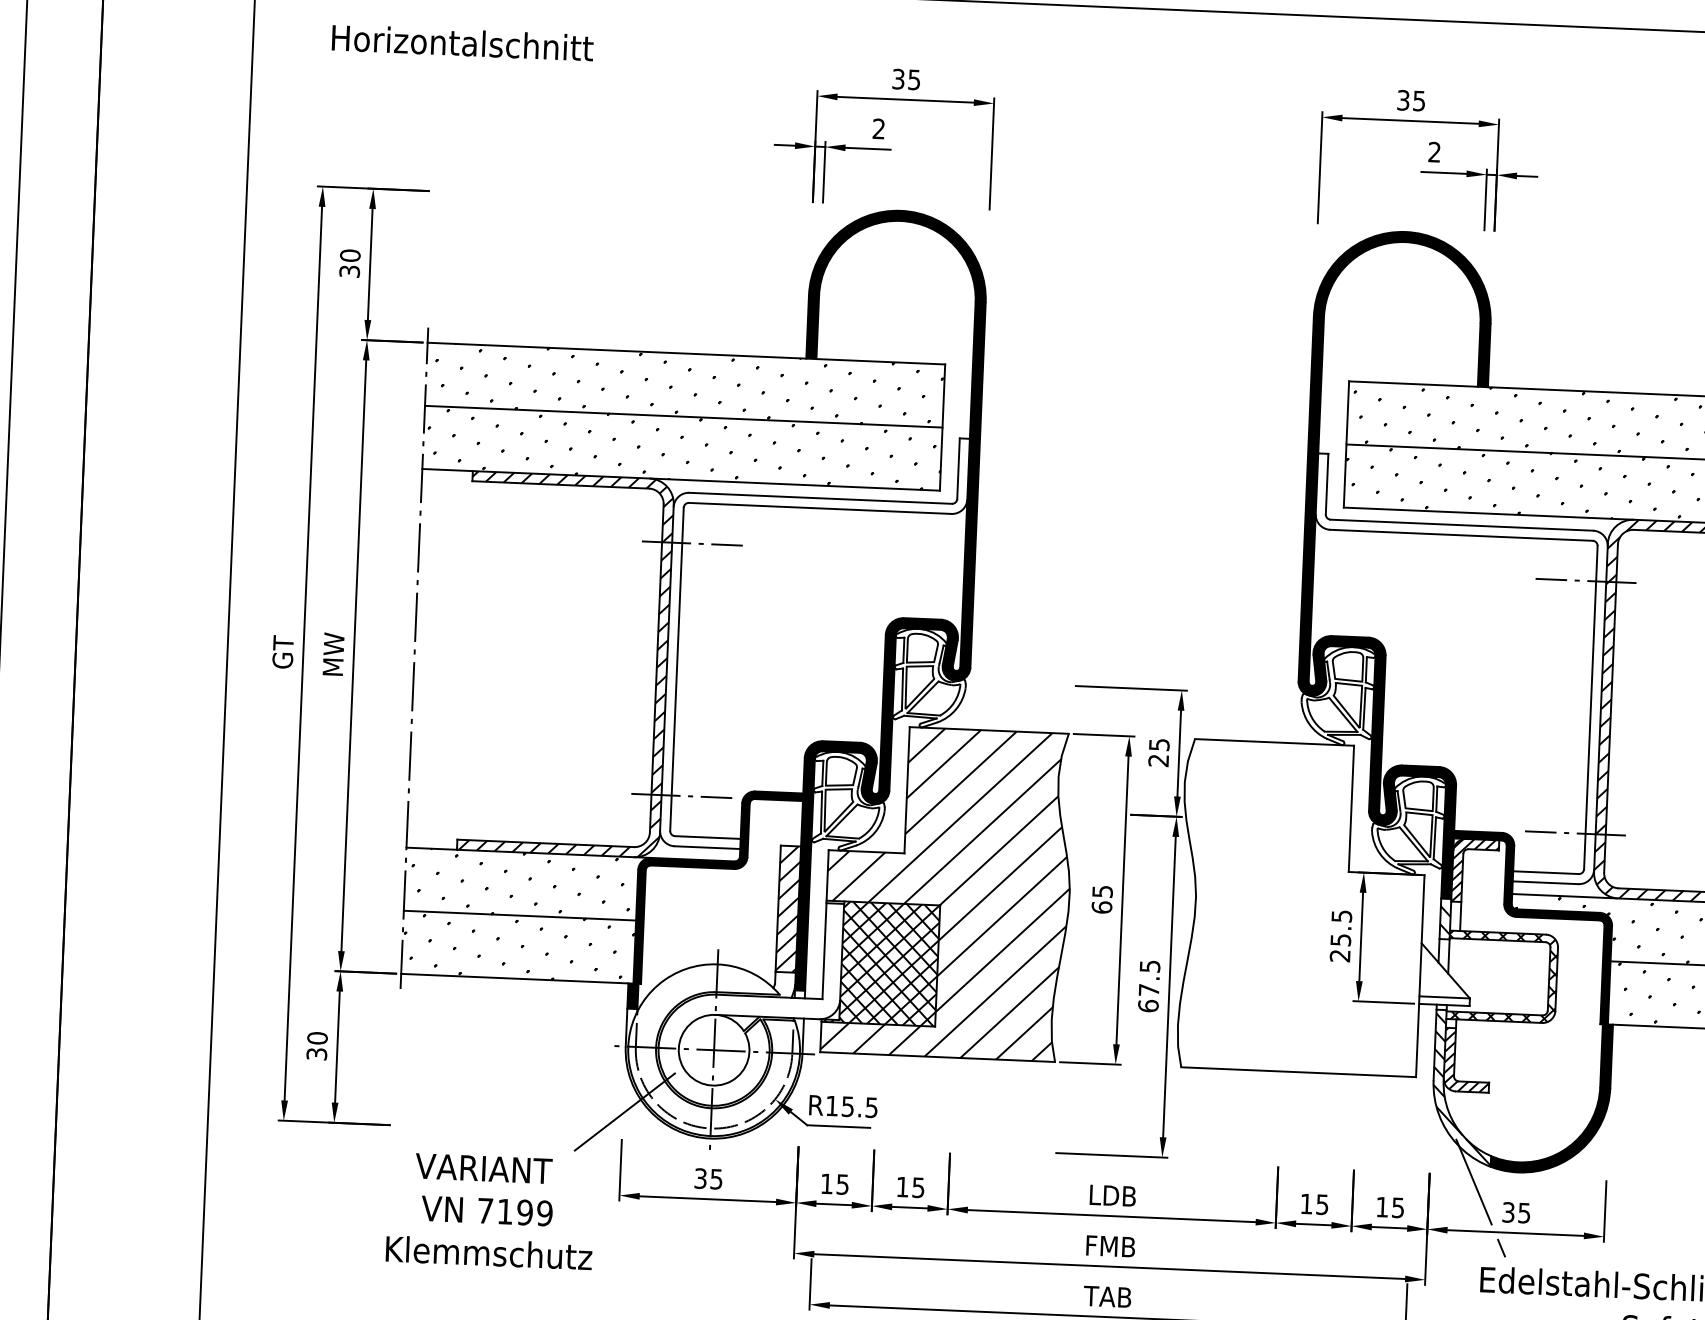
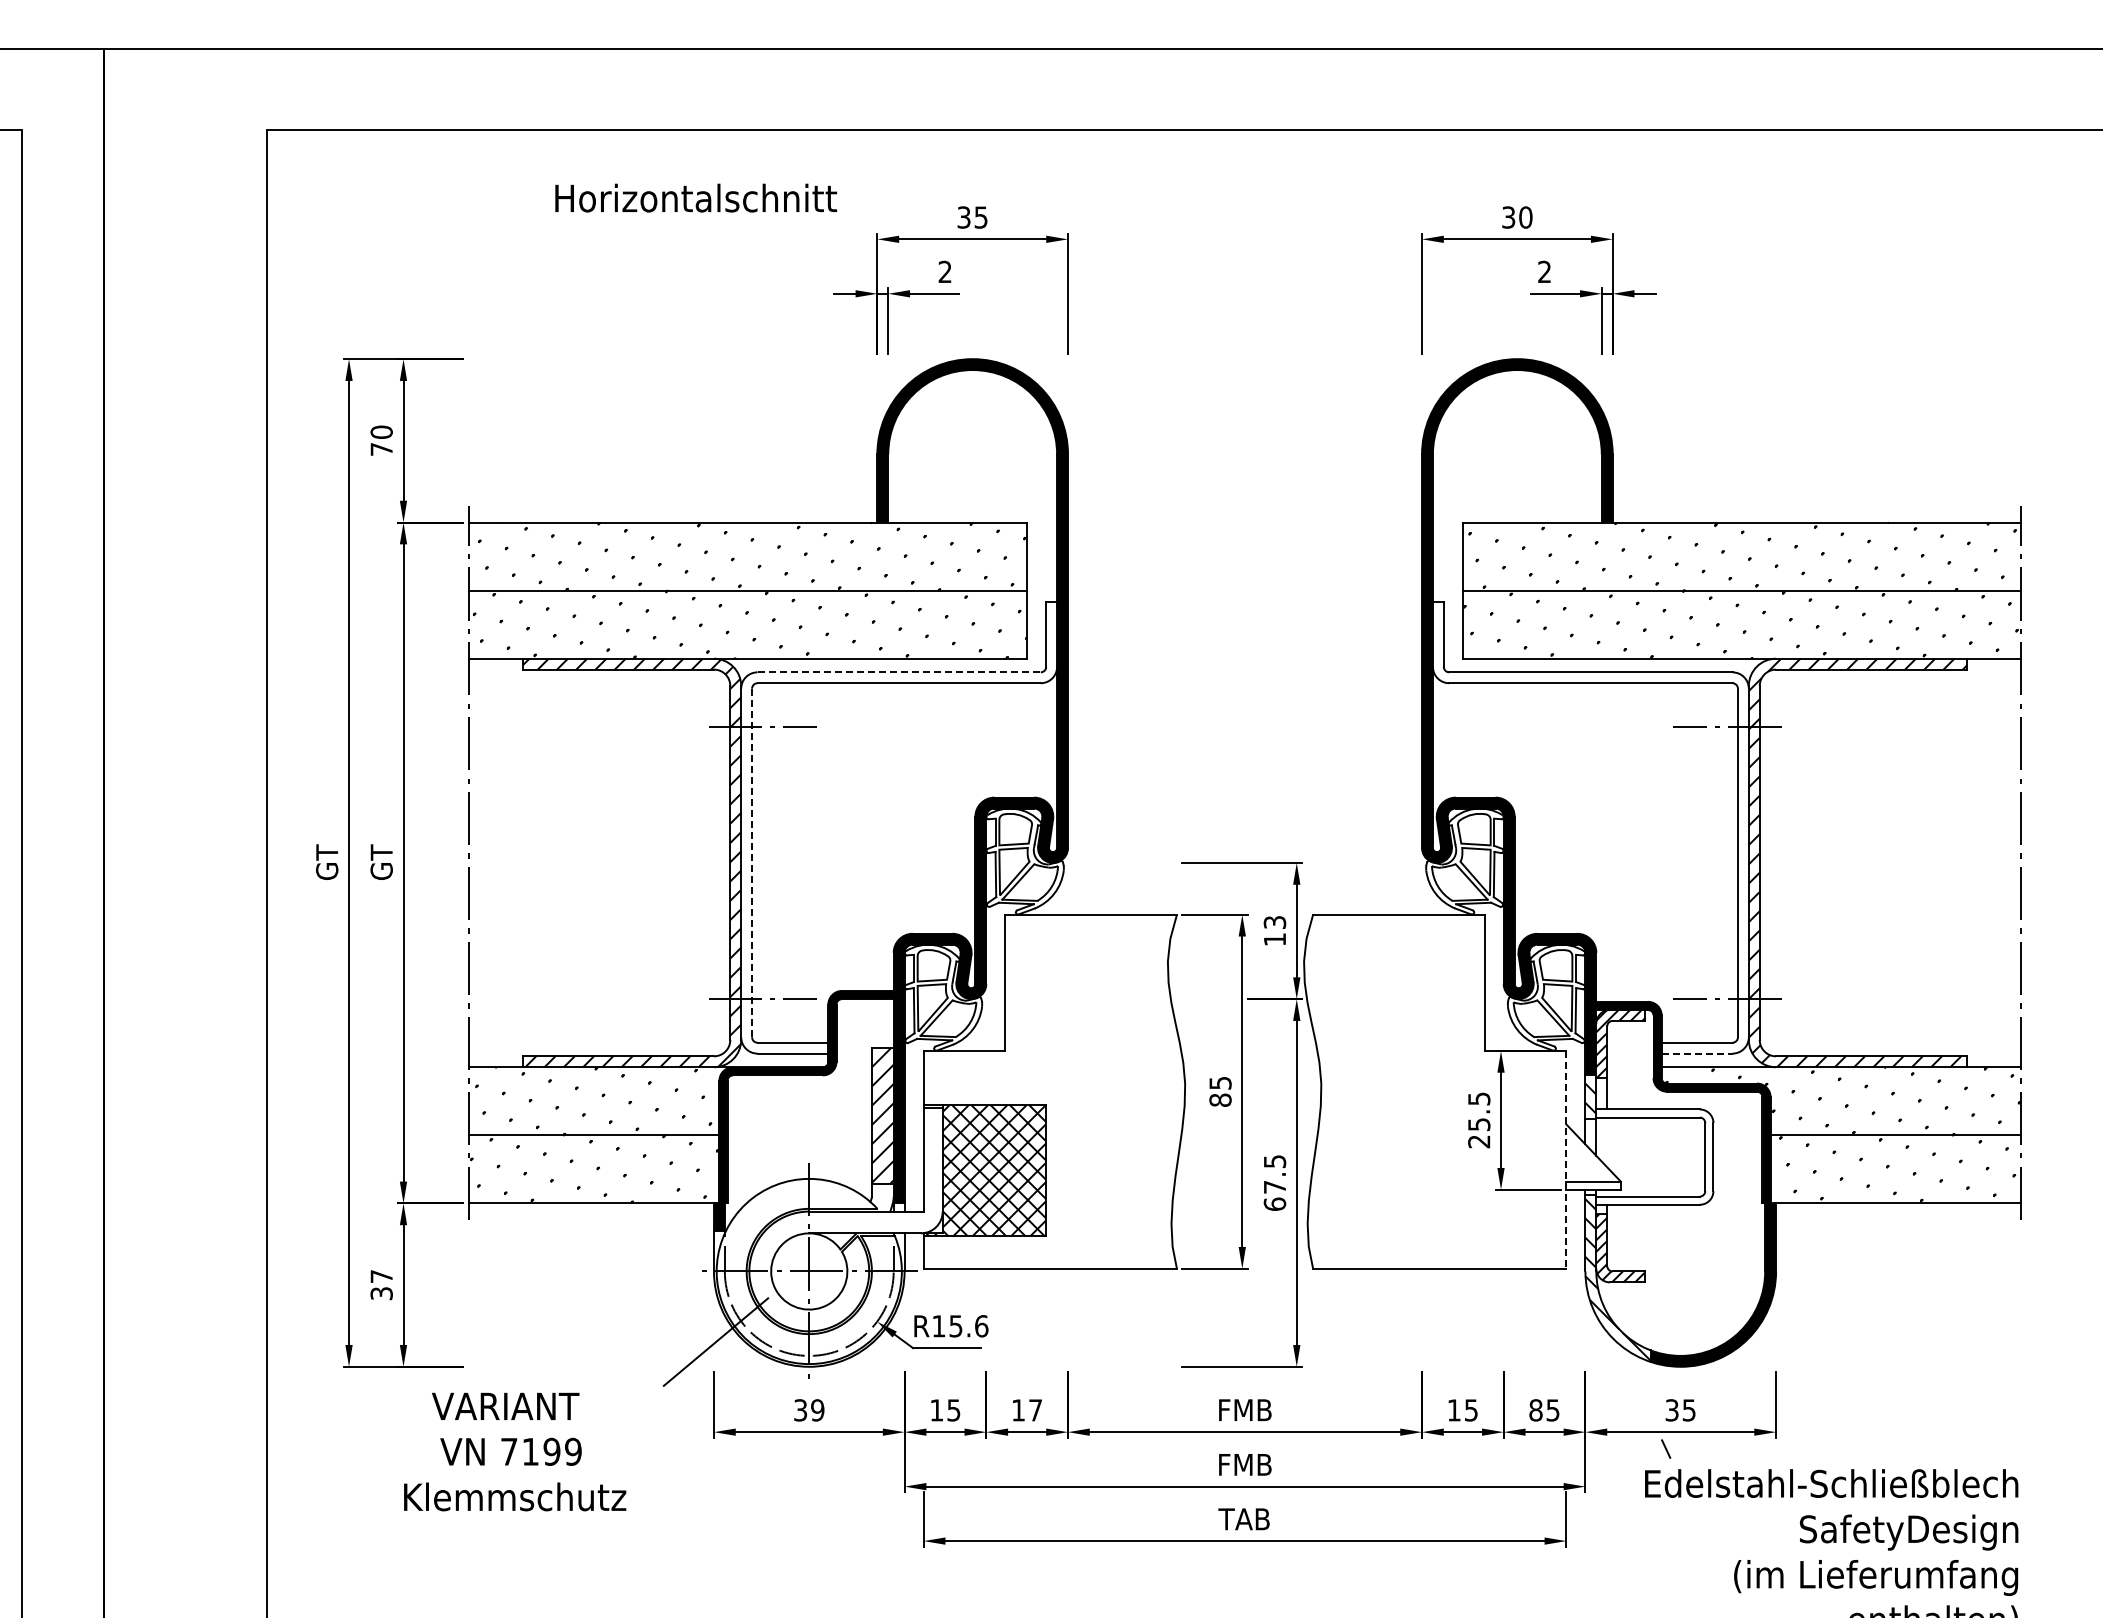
text: (463, 42) -> (696, 197), moved
text: (1418, 101) -> (1525, 217), 35 -> 30
text: (349, 271) -> (381, 449), 30 -> 70
line: (821, 498) -> (899, 672), solid -> dashed
text: (333, 654) -> (381, 862), MW -> GT
line: (677, 669) -> (752, 863), solid -> dashed
text: (1158, 753) -> (1274, 931), 25 -> 13
line: (1545, 882) -> (1697, 1053), solid -> dashed
hatch: (947, 892) -> (1053, 1091), removed
text: (1101, 906) -> (1220, 1099), 65 -> 85
line: (1420, 975) -> (1566, 1159), solid -> dashed
hatch: (1502, 976) -> (1654, 1156), removed
text: (317, 1038) -> (381, 1276), 30 -> 37
text: (871, 1107) -> (981, 1326), R15.5 -> R15.6
text: (716, 1179) -> (817, 1410), 35 -> 39
line: (1473, 1182) -> (1633, 1379), removed
text: (918, 1187) -> (1035, 1410), 15 -> 17
text: (1113, 1196) -> (1245, 1410), LDB -> FMB
text: (1381, 1207) -> (1535, 1410), 15 -> 85
text: (491, 1210) -> (515, 1451), moved

